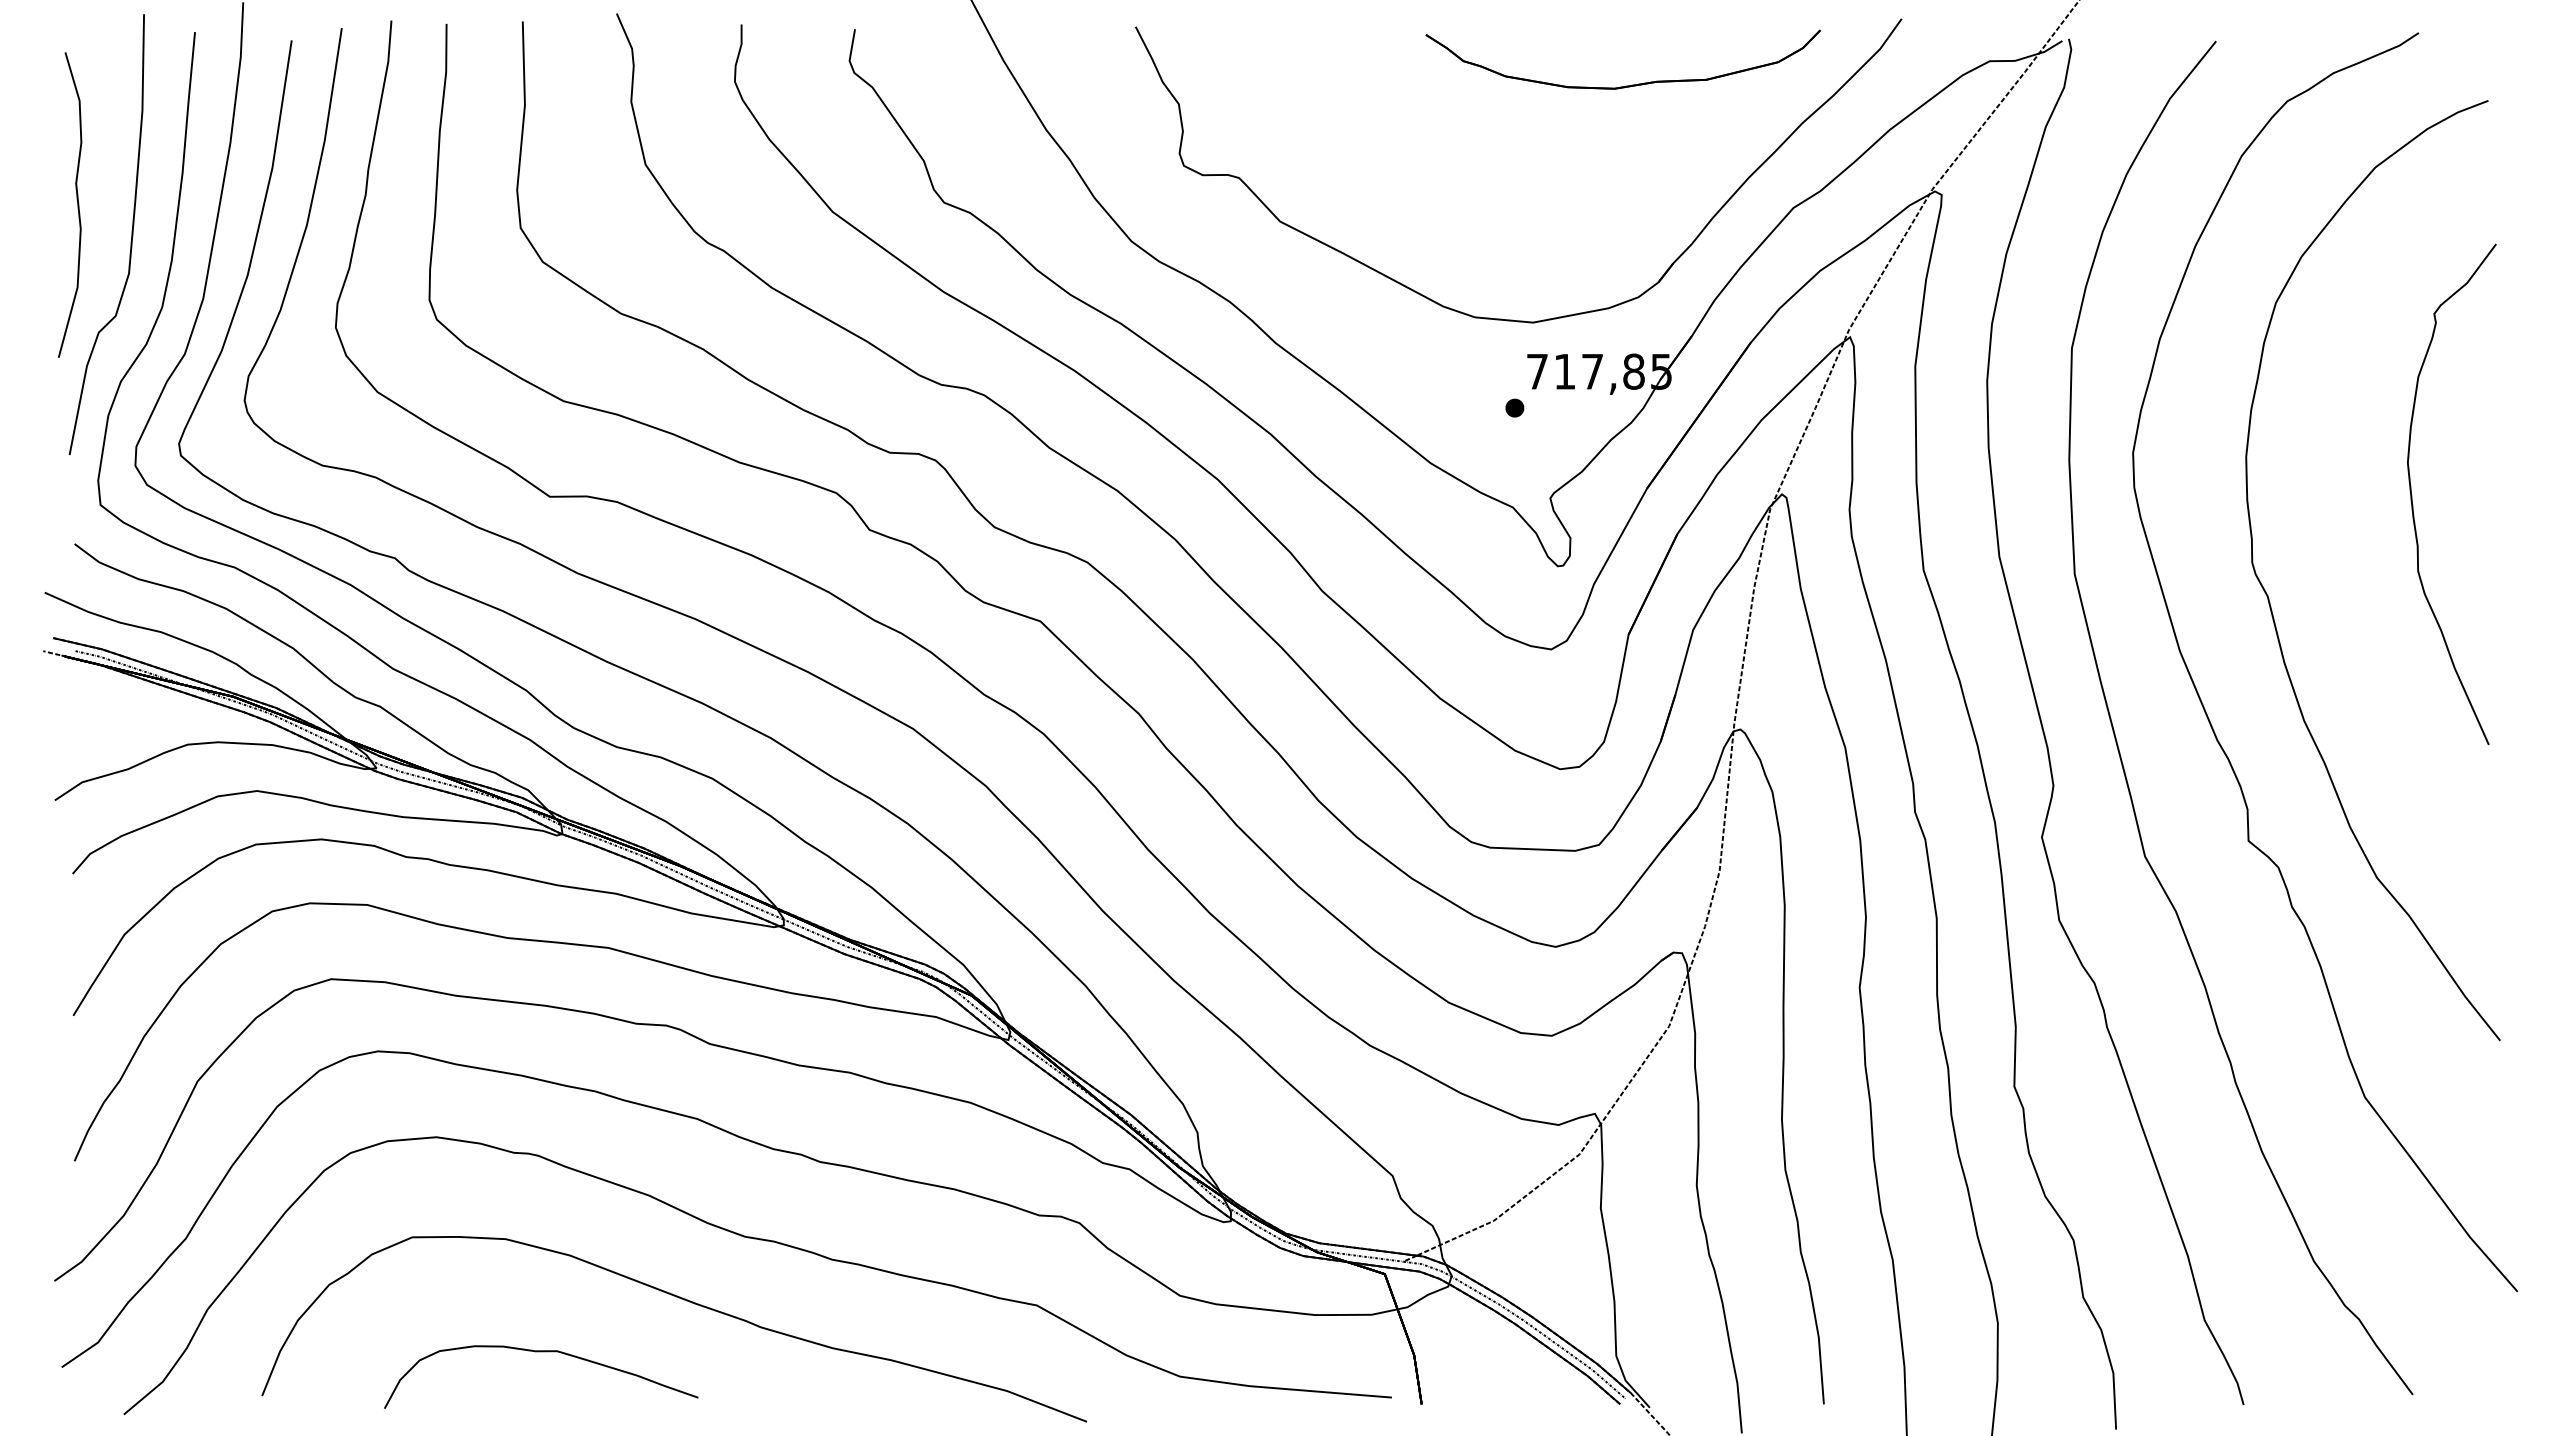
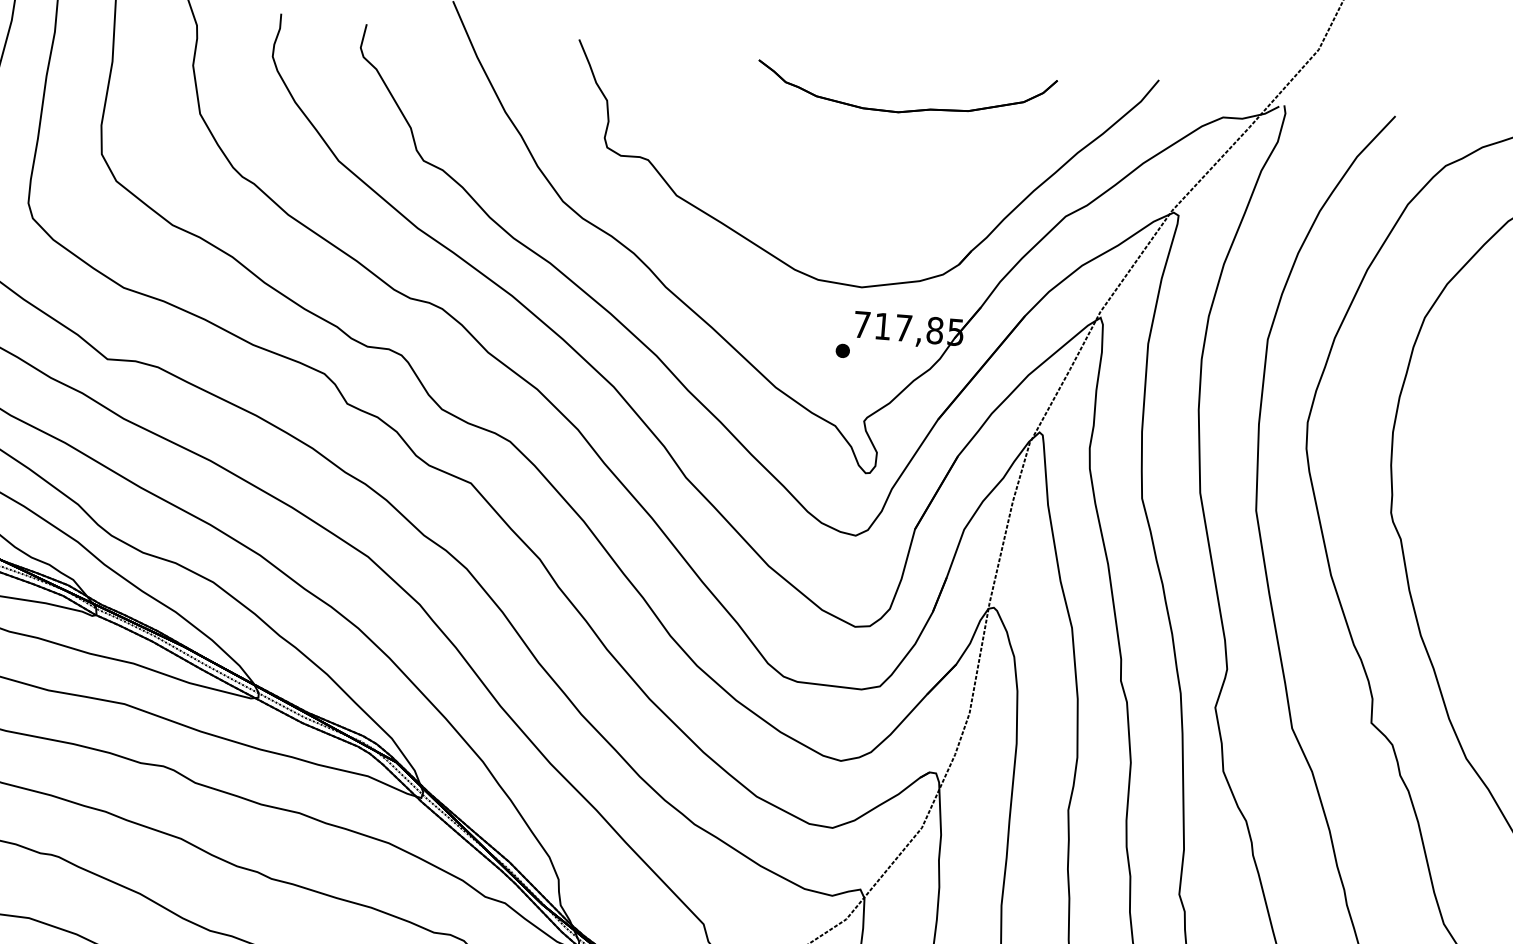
part: (1626, 85) -> (907, 110), moved

